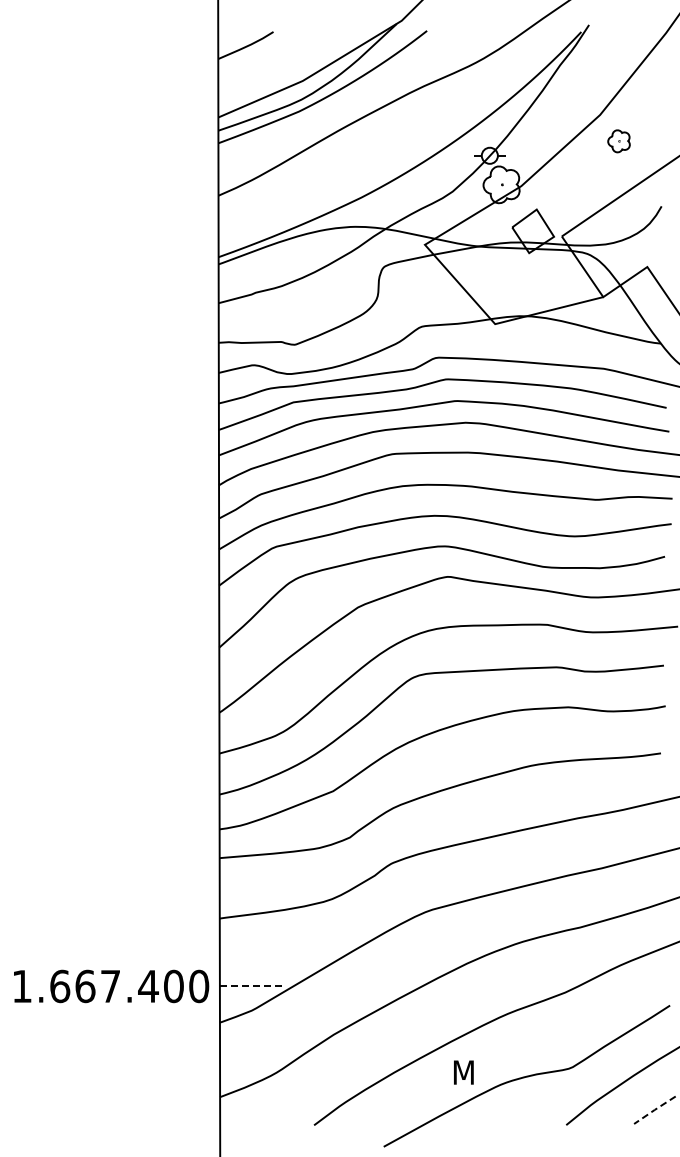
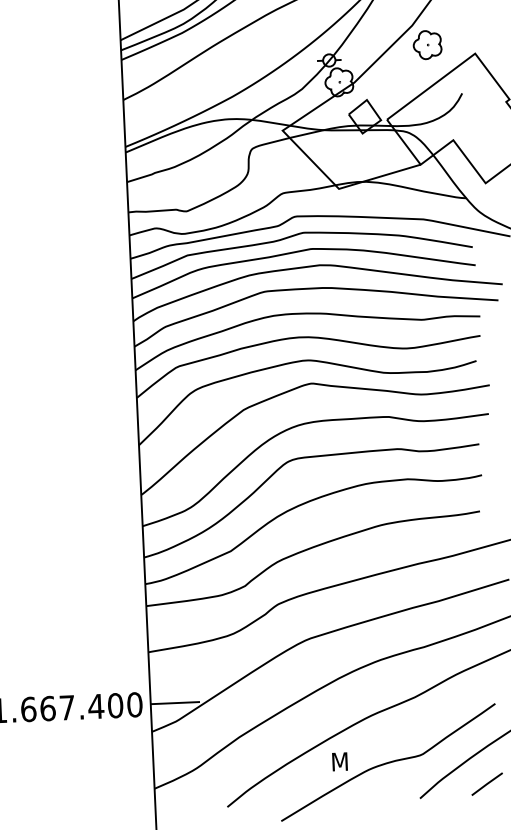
part: (618, 141) -> (427, 45), size x1.67
line: (252, 986) -> (175, 703), dashed -> solid
line: (654, 1109) -> (486, 783), dashed -> solid

